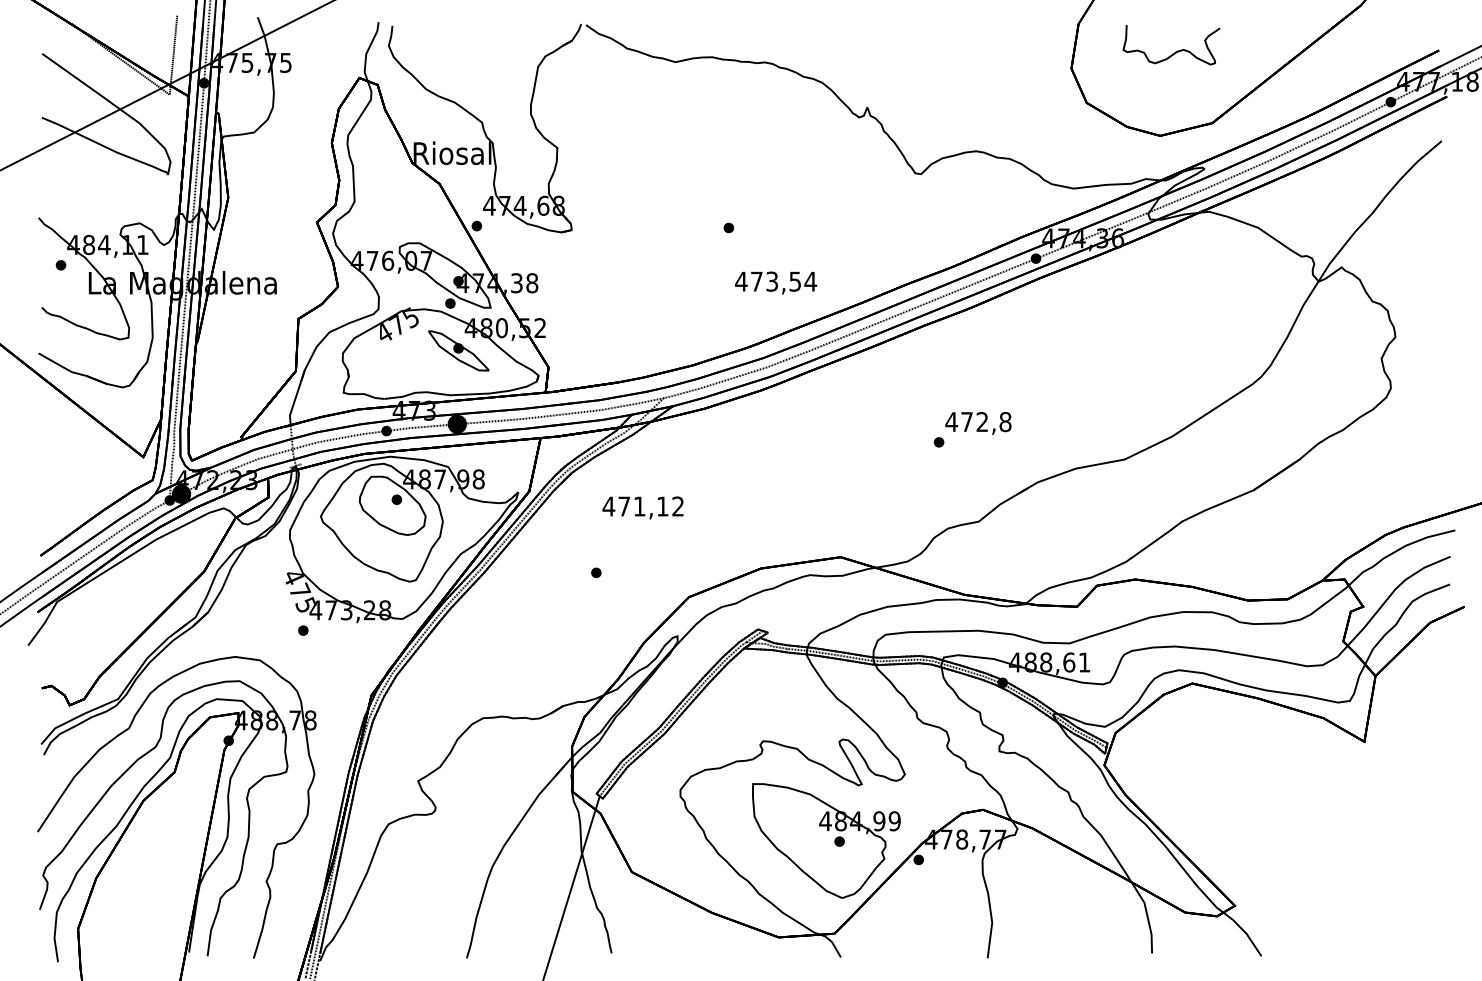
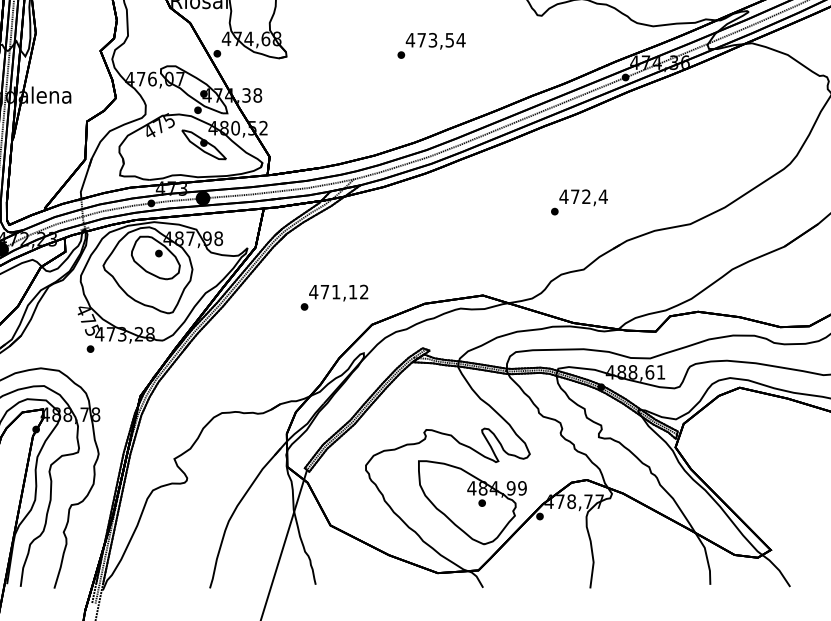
text: (776, 282) -> (436, 40), moved
text: (1005, 422) -> (603, 197), 472,8 -> 472,4
text: (642, 507) -> (338, 292), moved

